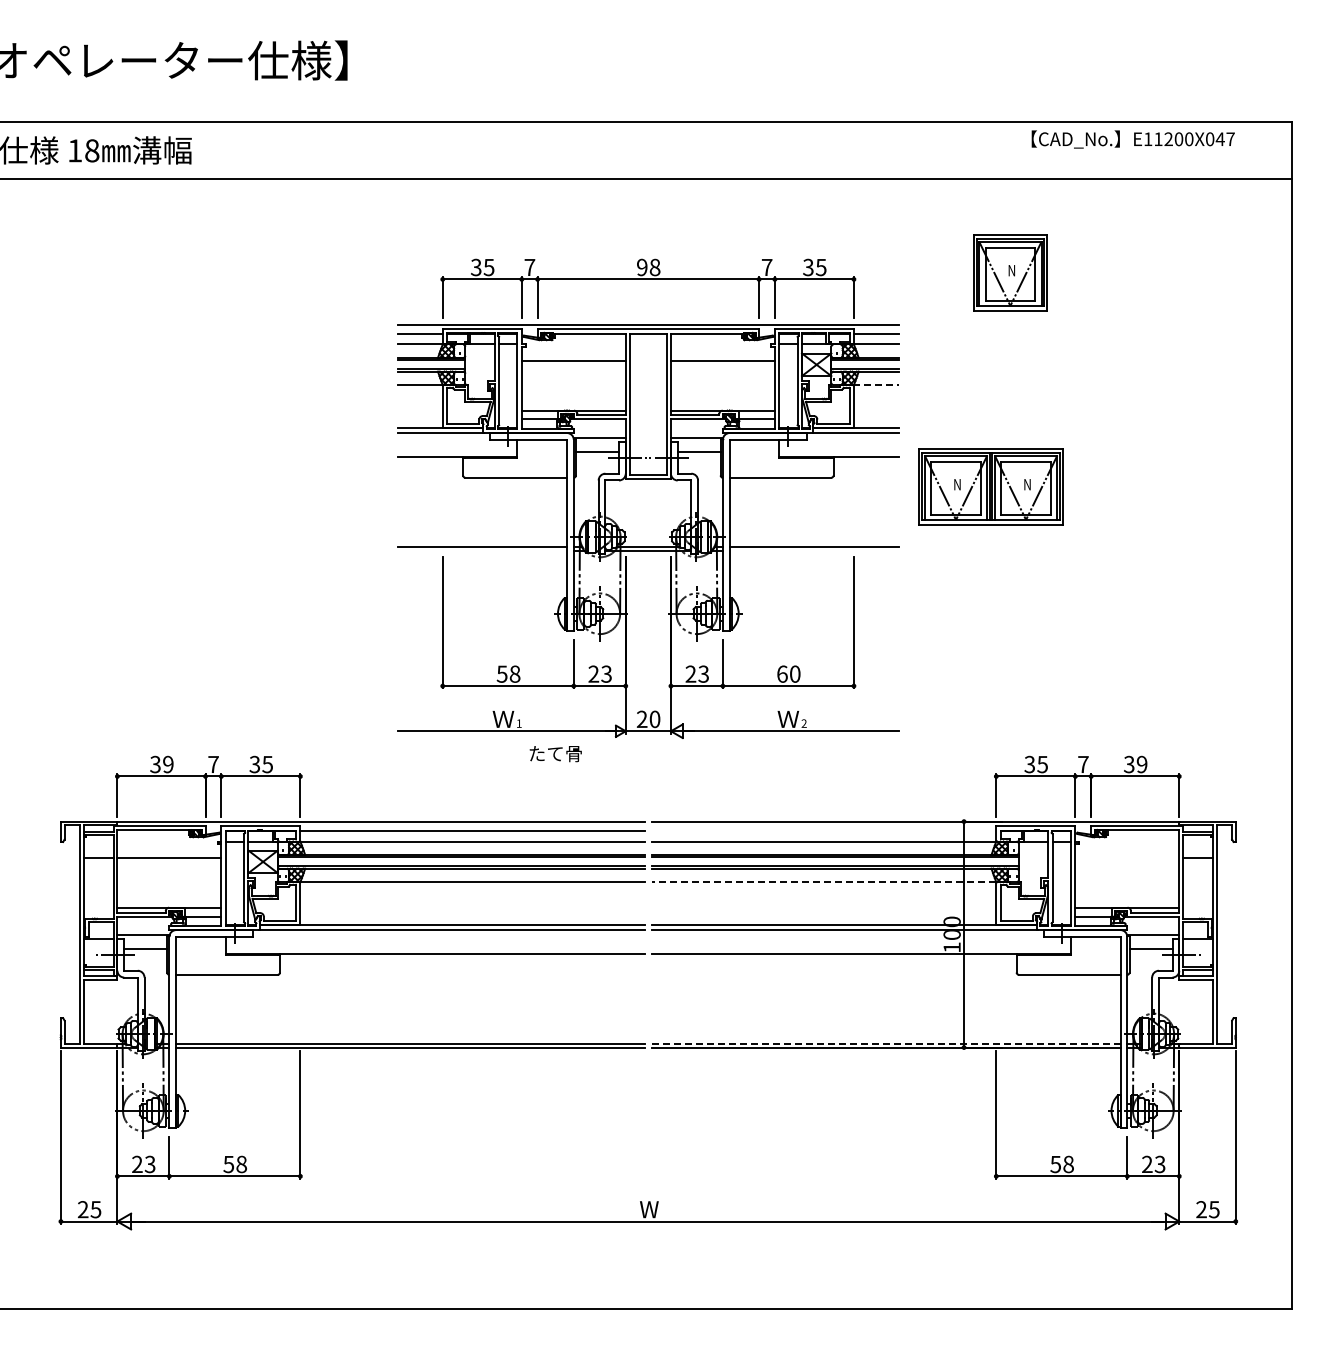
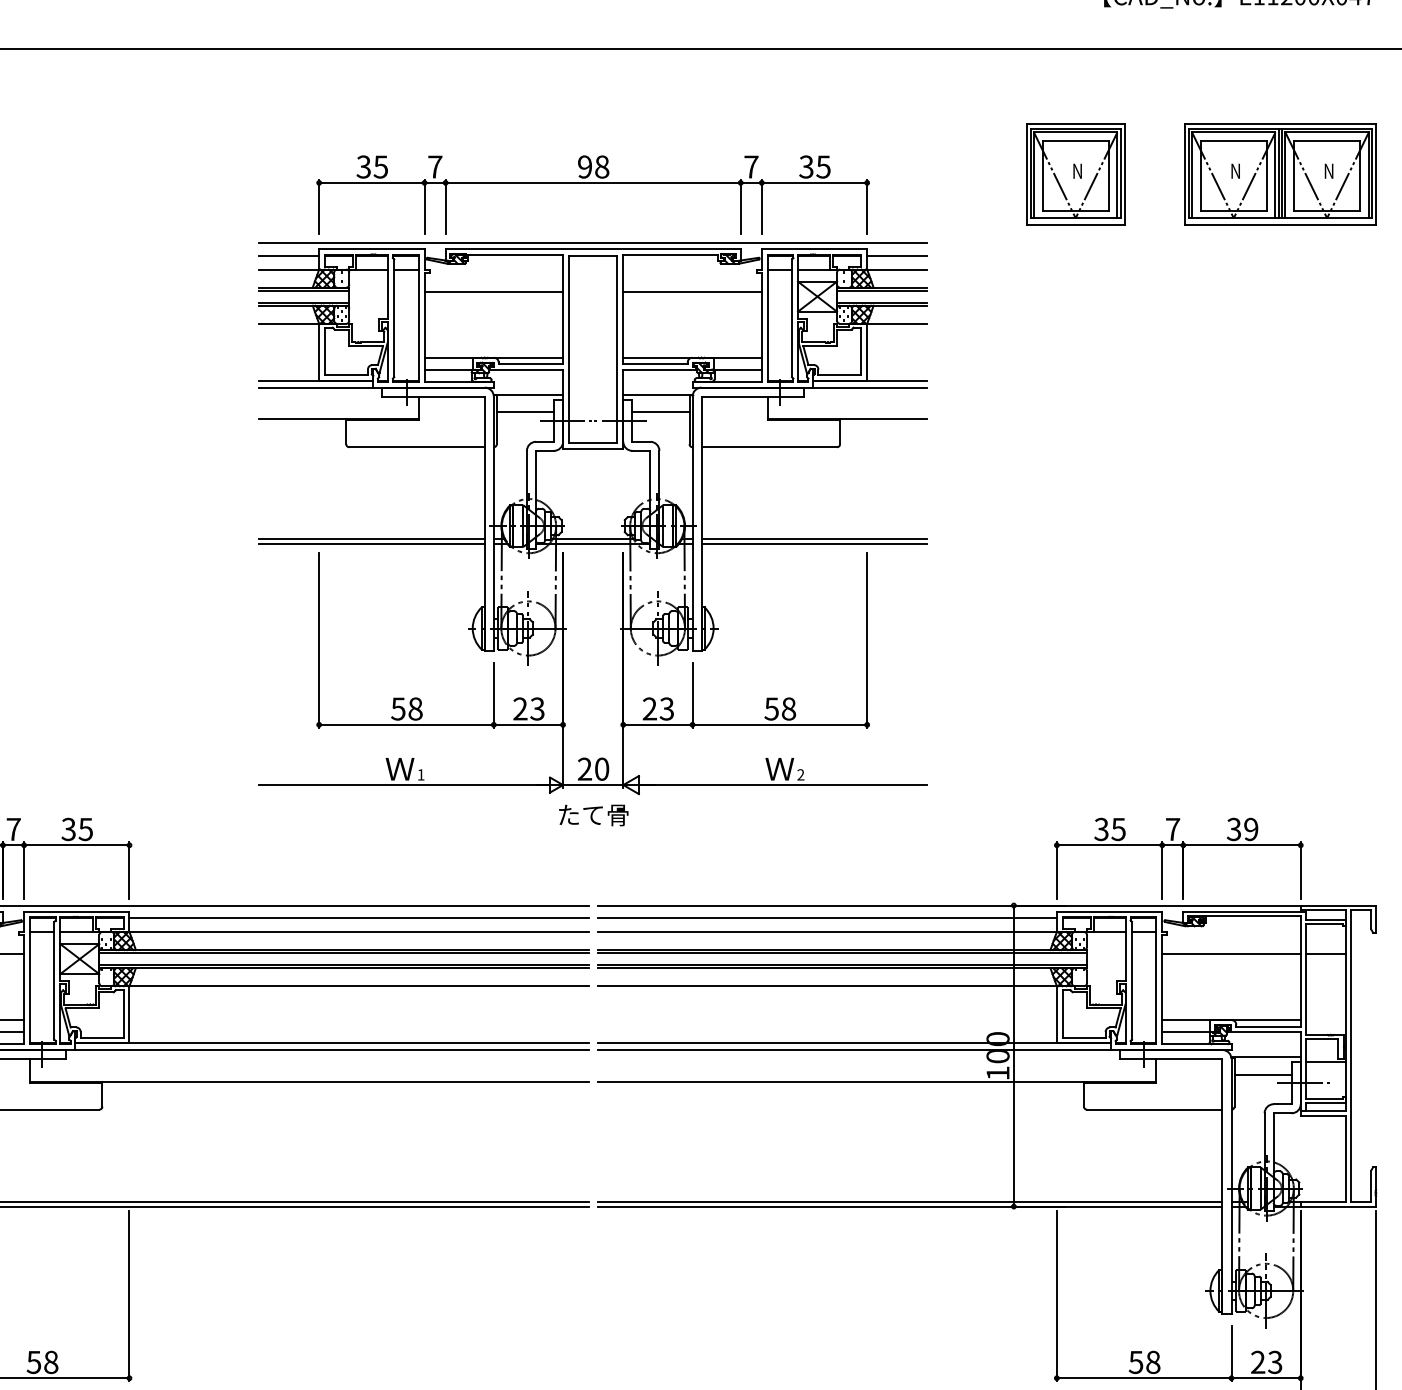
line: (876, 385) -> (897, 324), dashed -> solid
part: (990, 486) -> (1279, 173), moved
line: (482, 550) -> (372, 544), added
line: (814, 550) -> (814, 544), added
text: (788, 673) -> (779, 708), 60 -> 58
text: (555, 754) -> (593, 816), moved
line: (823, 831) -> (826, 918), added
line: (1127, 858) -> (1231, 954), added
line: (823, 882) -> (826, 986), dashed -> solid
line: (885, 1043) -> (909, 1201), dashed -> solid

